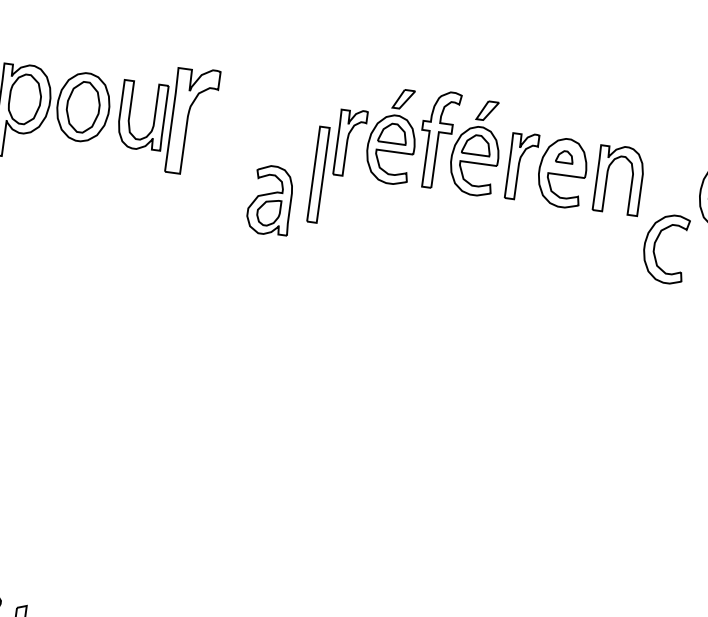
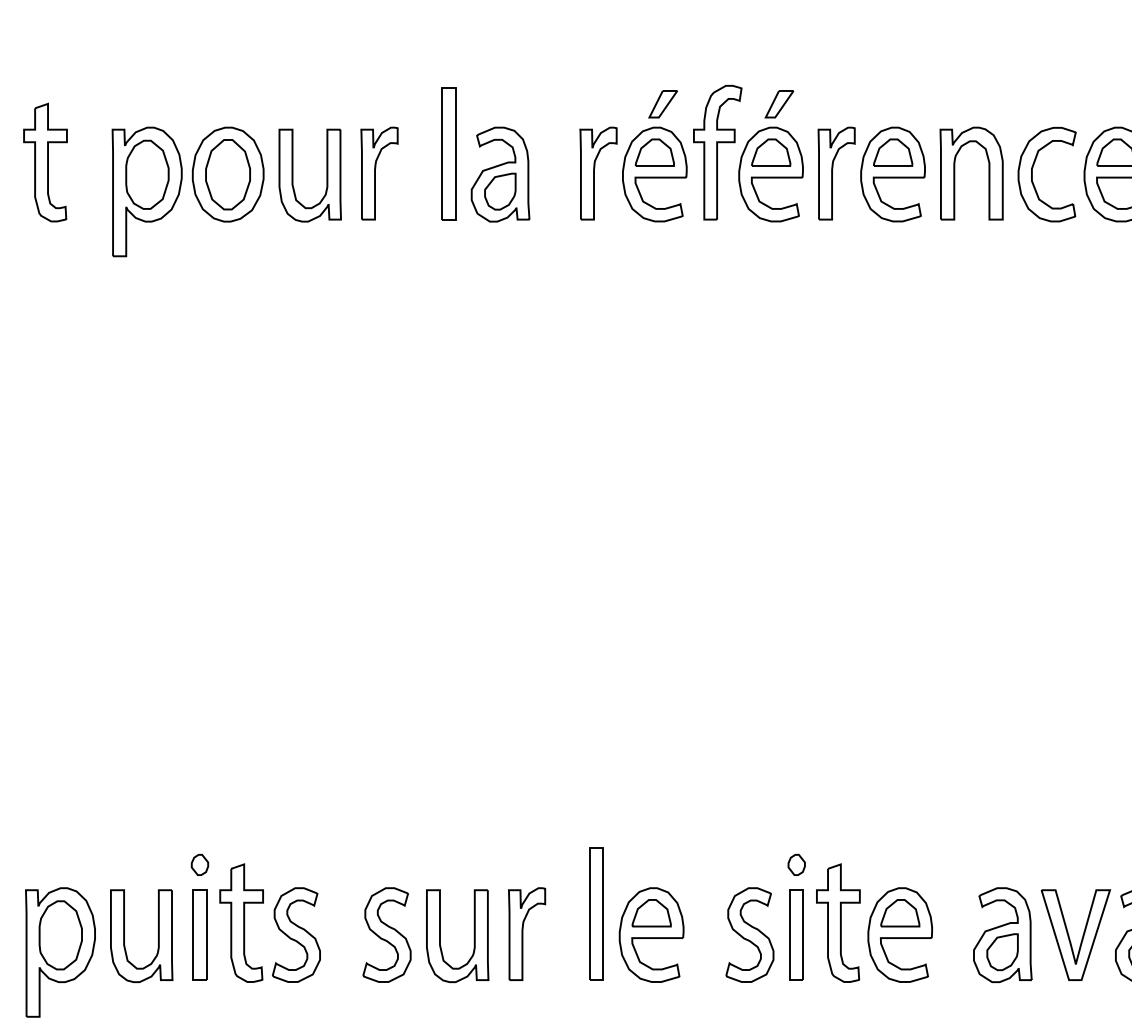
part: (192, 121) -> (379, 173), size x0.62
part: (565, 156) -> (893, 152), size x1.67
part: (318, 174) -> (448, 153), moved
part: (270, 200) -> (500, 174), moved
part: (654, 247) -> (1032, 174), moved

